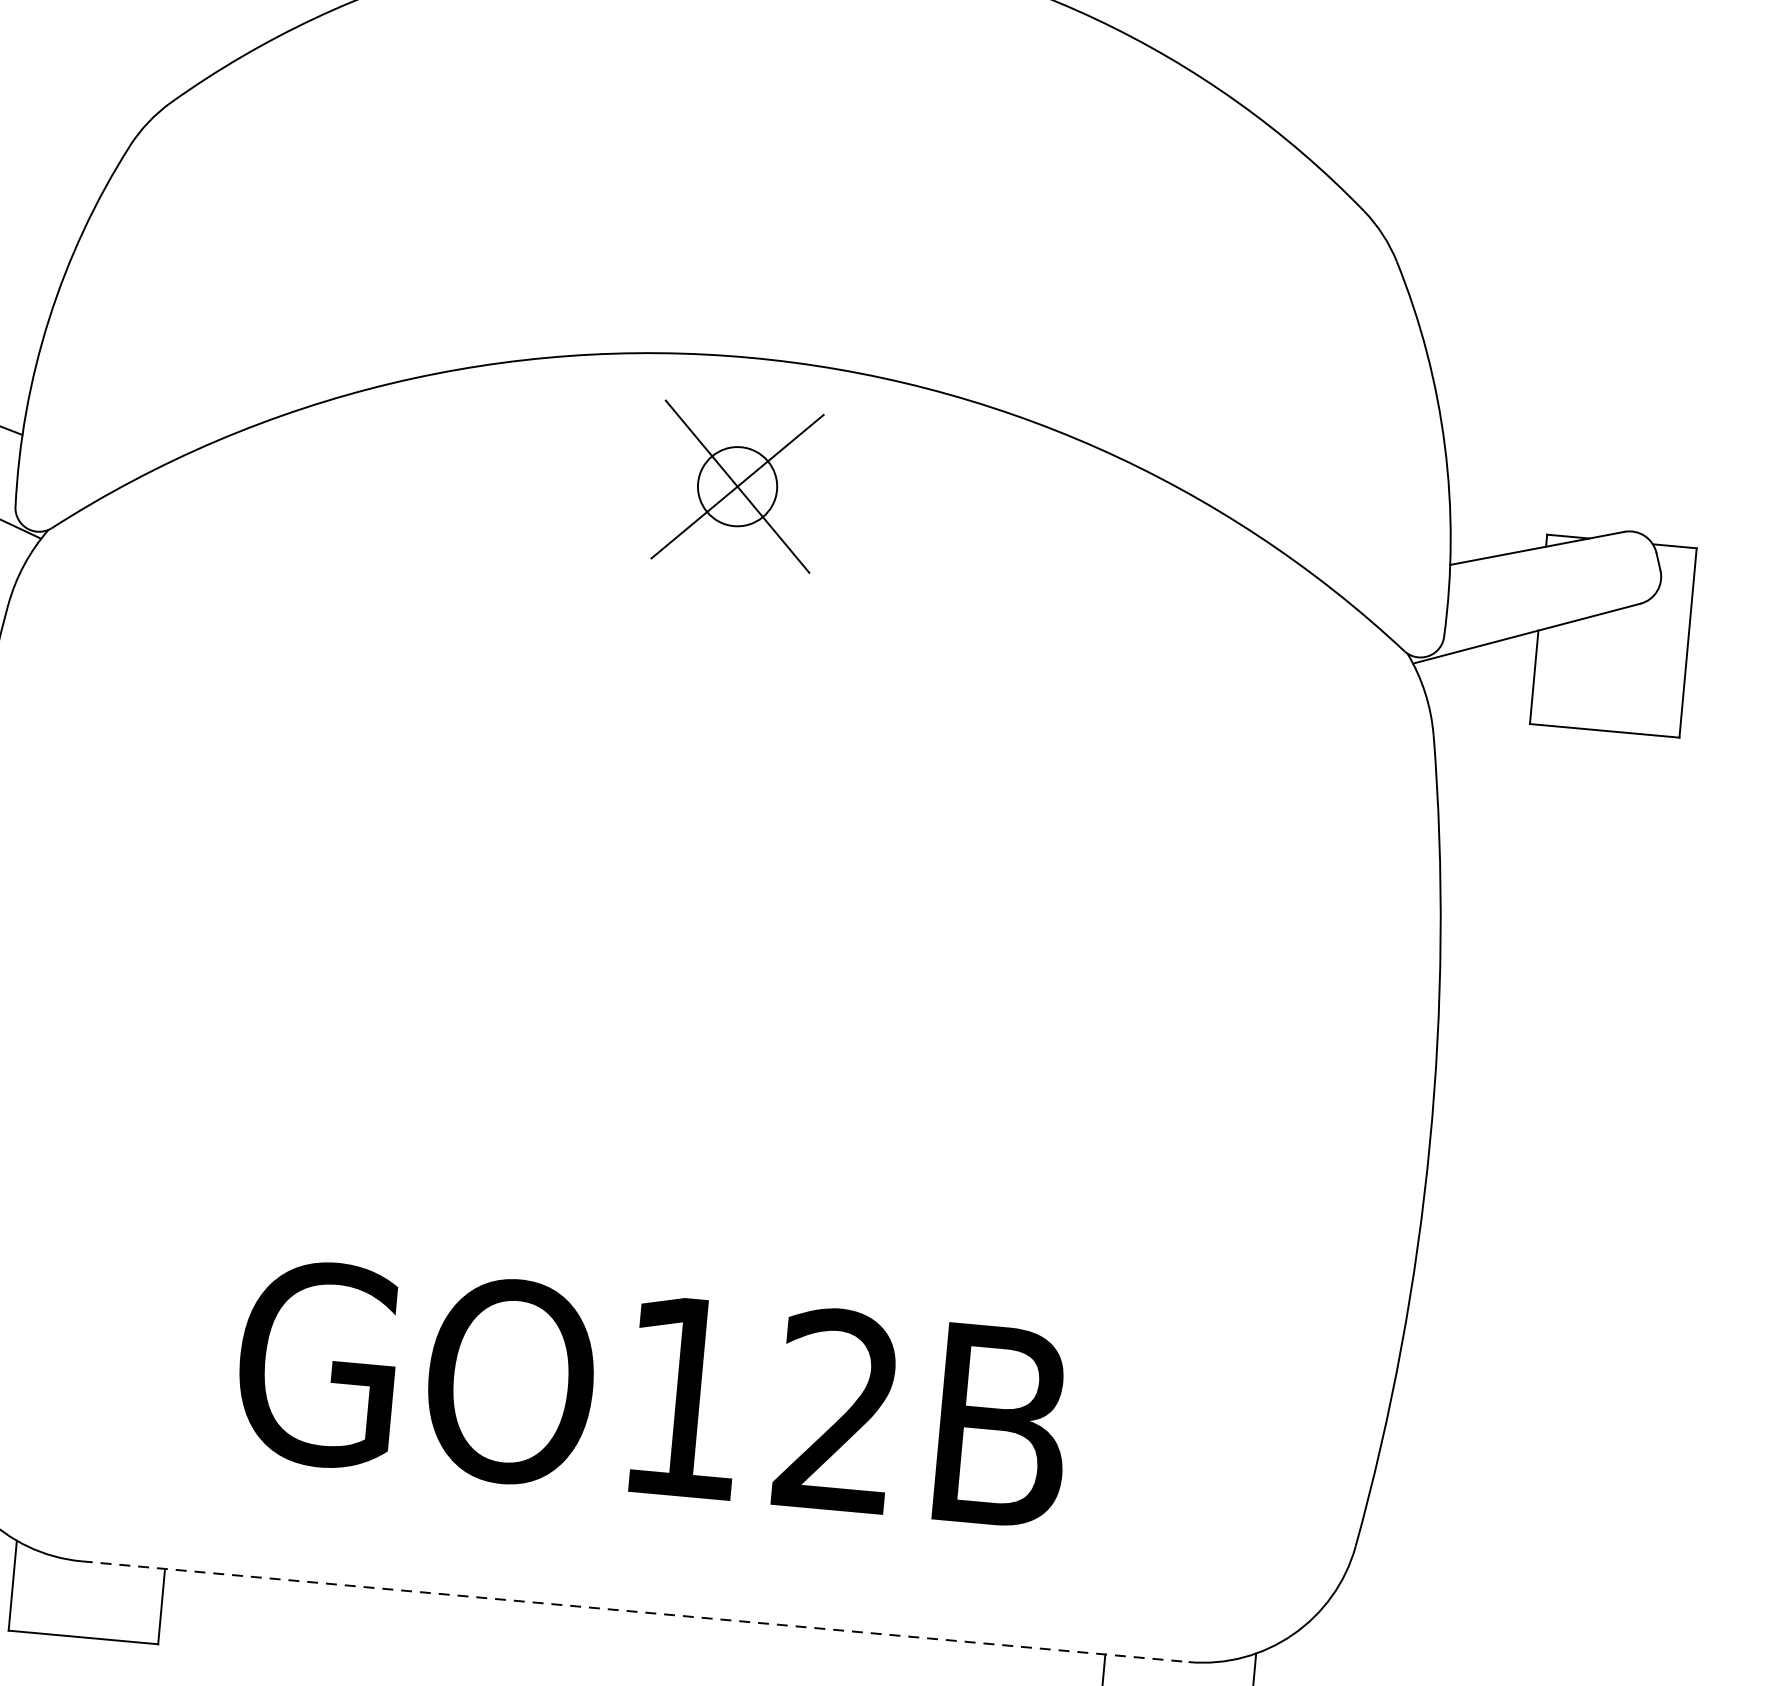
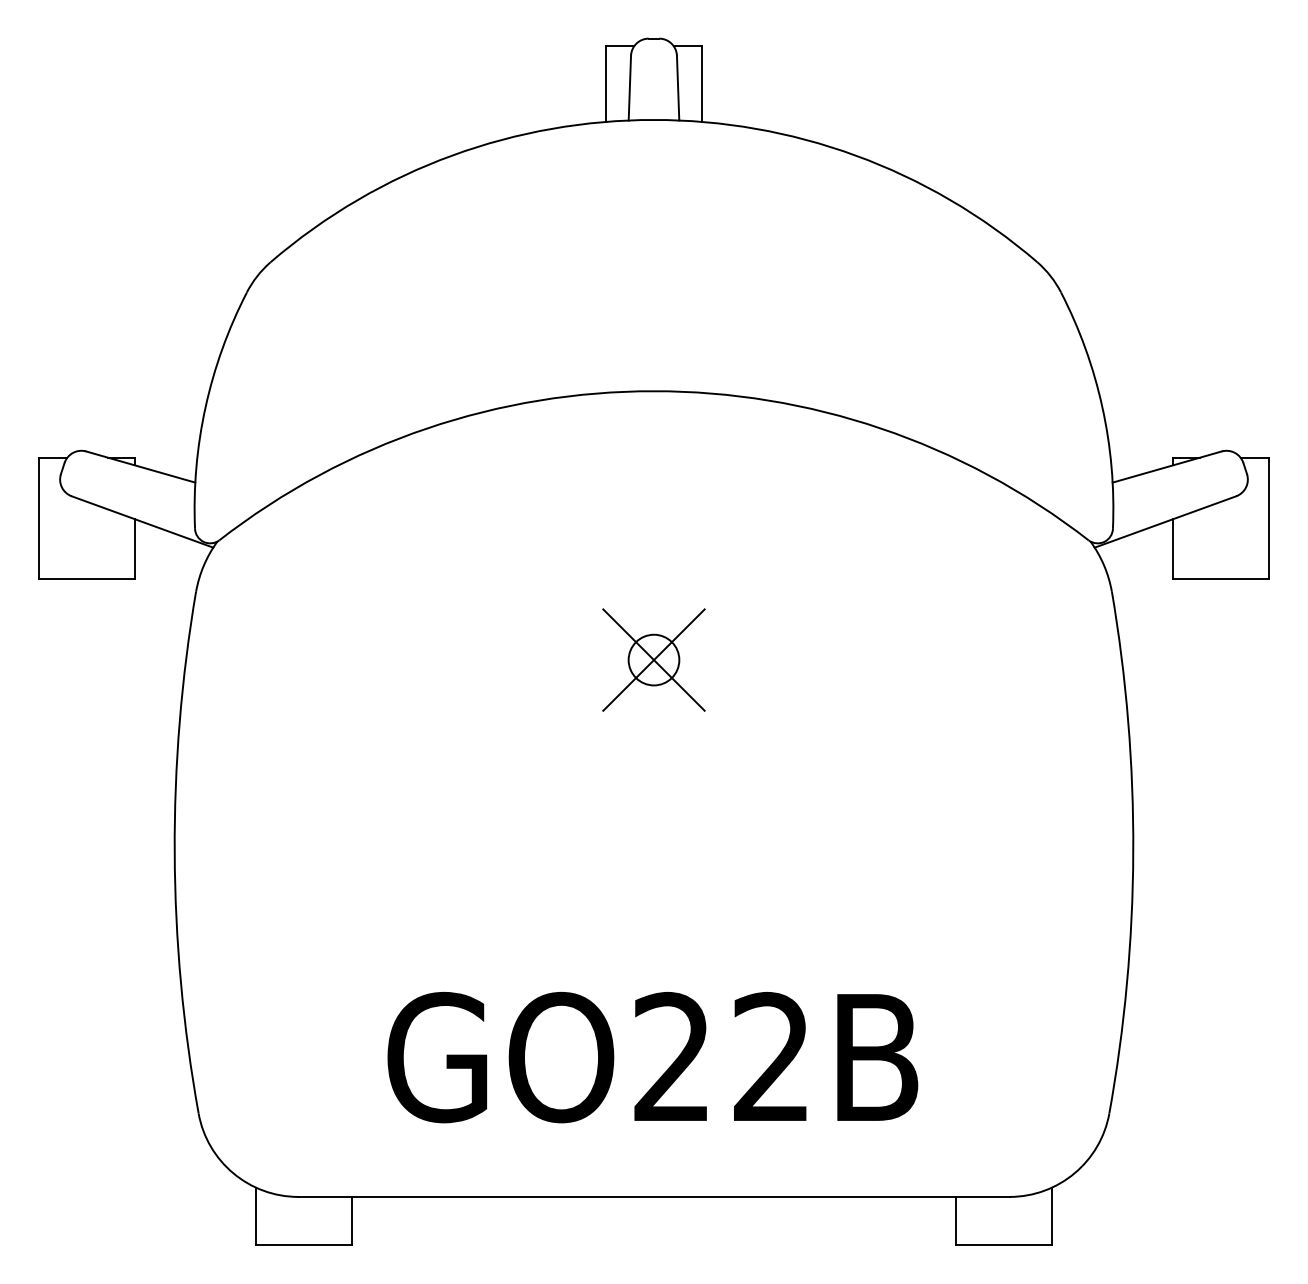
part: (736, 485) -> (653, 659), moved
text: (682, 1394) -> (671, 1055), GO12B -> GO22B
line: (636, 1611) -> (654, 1196), dashed -> solid

